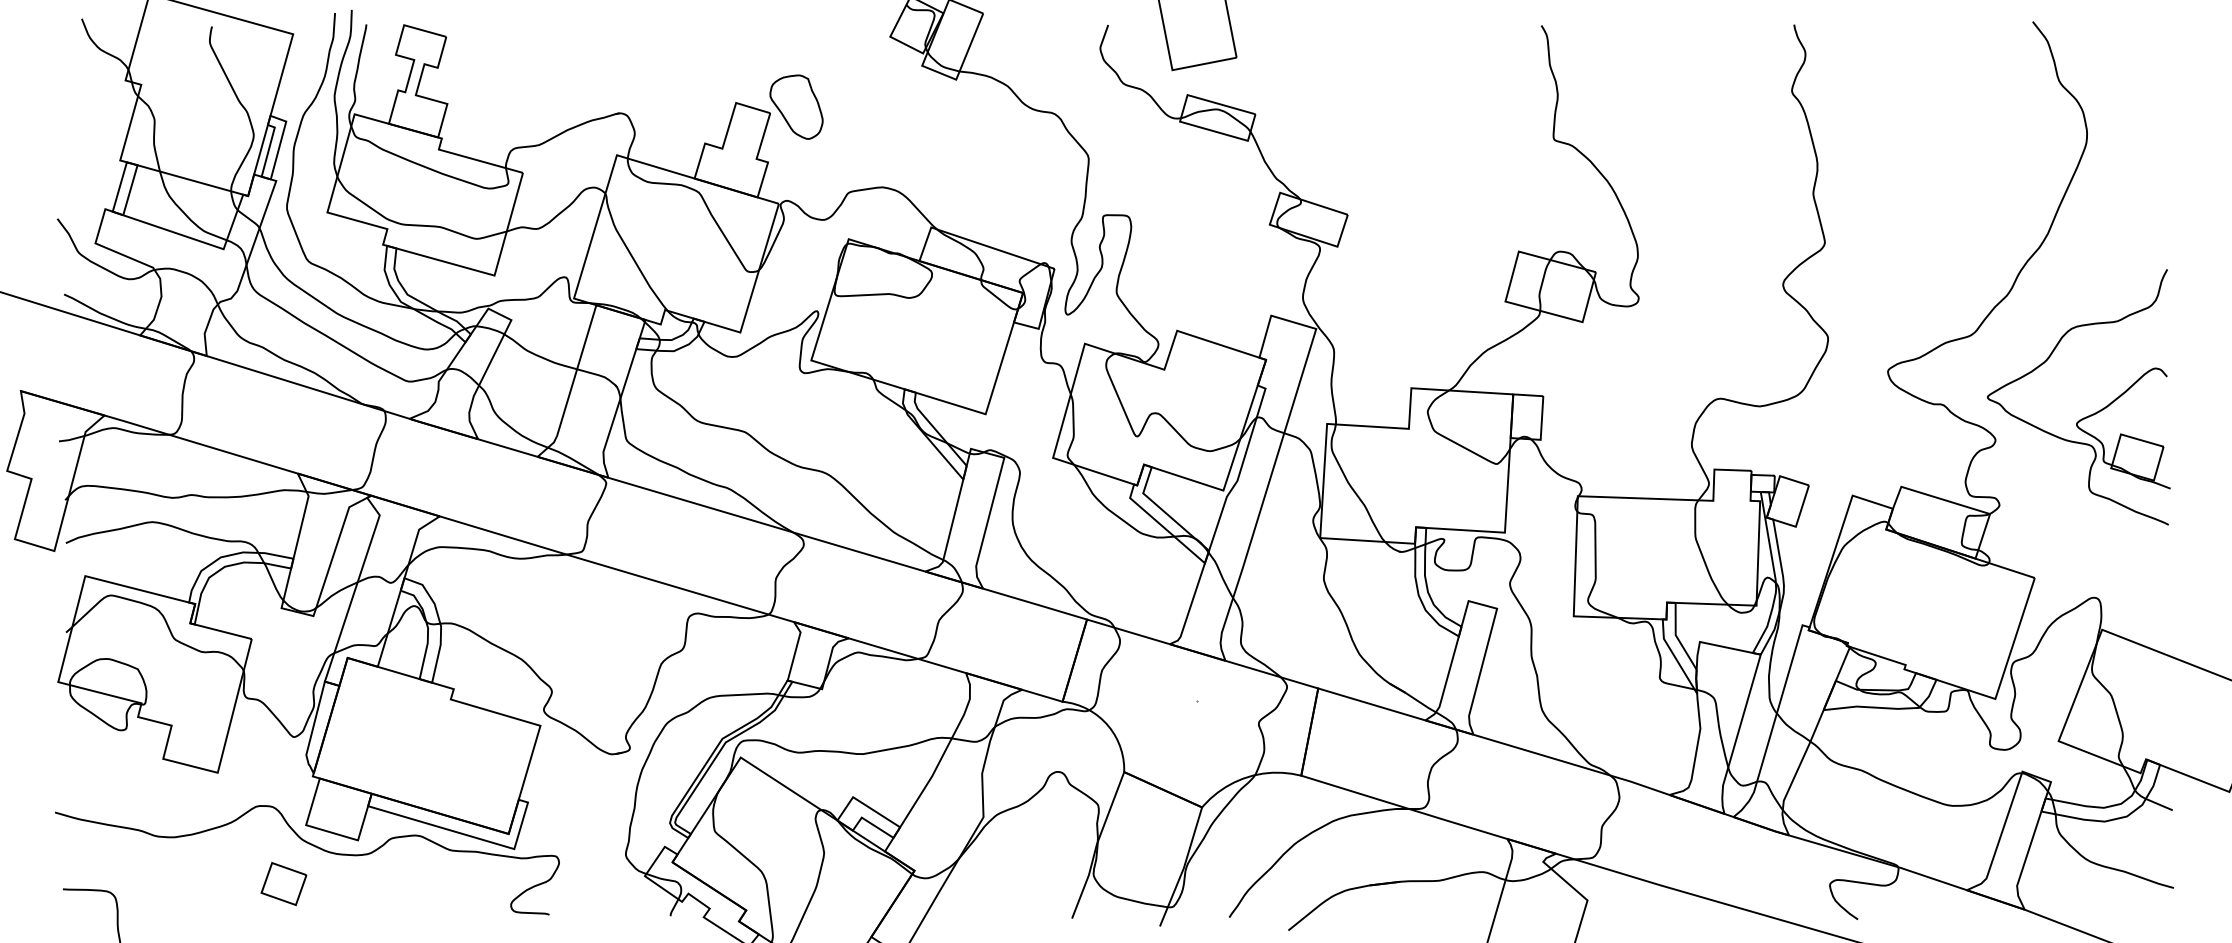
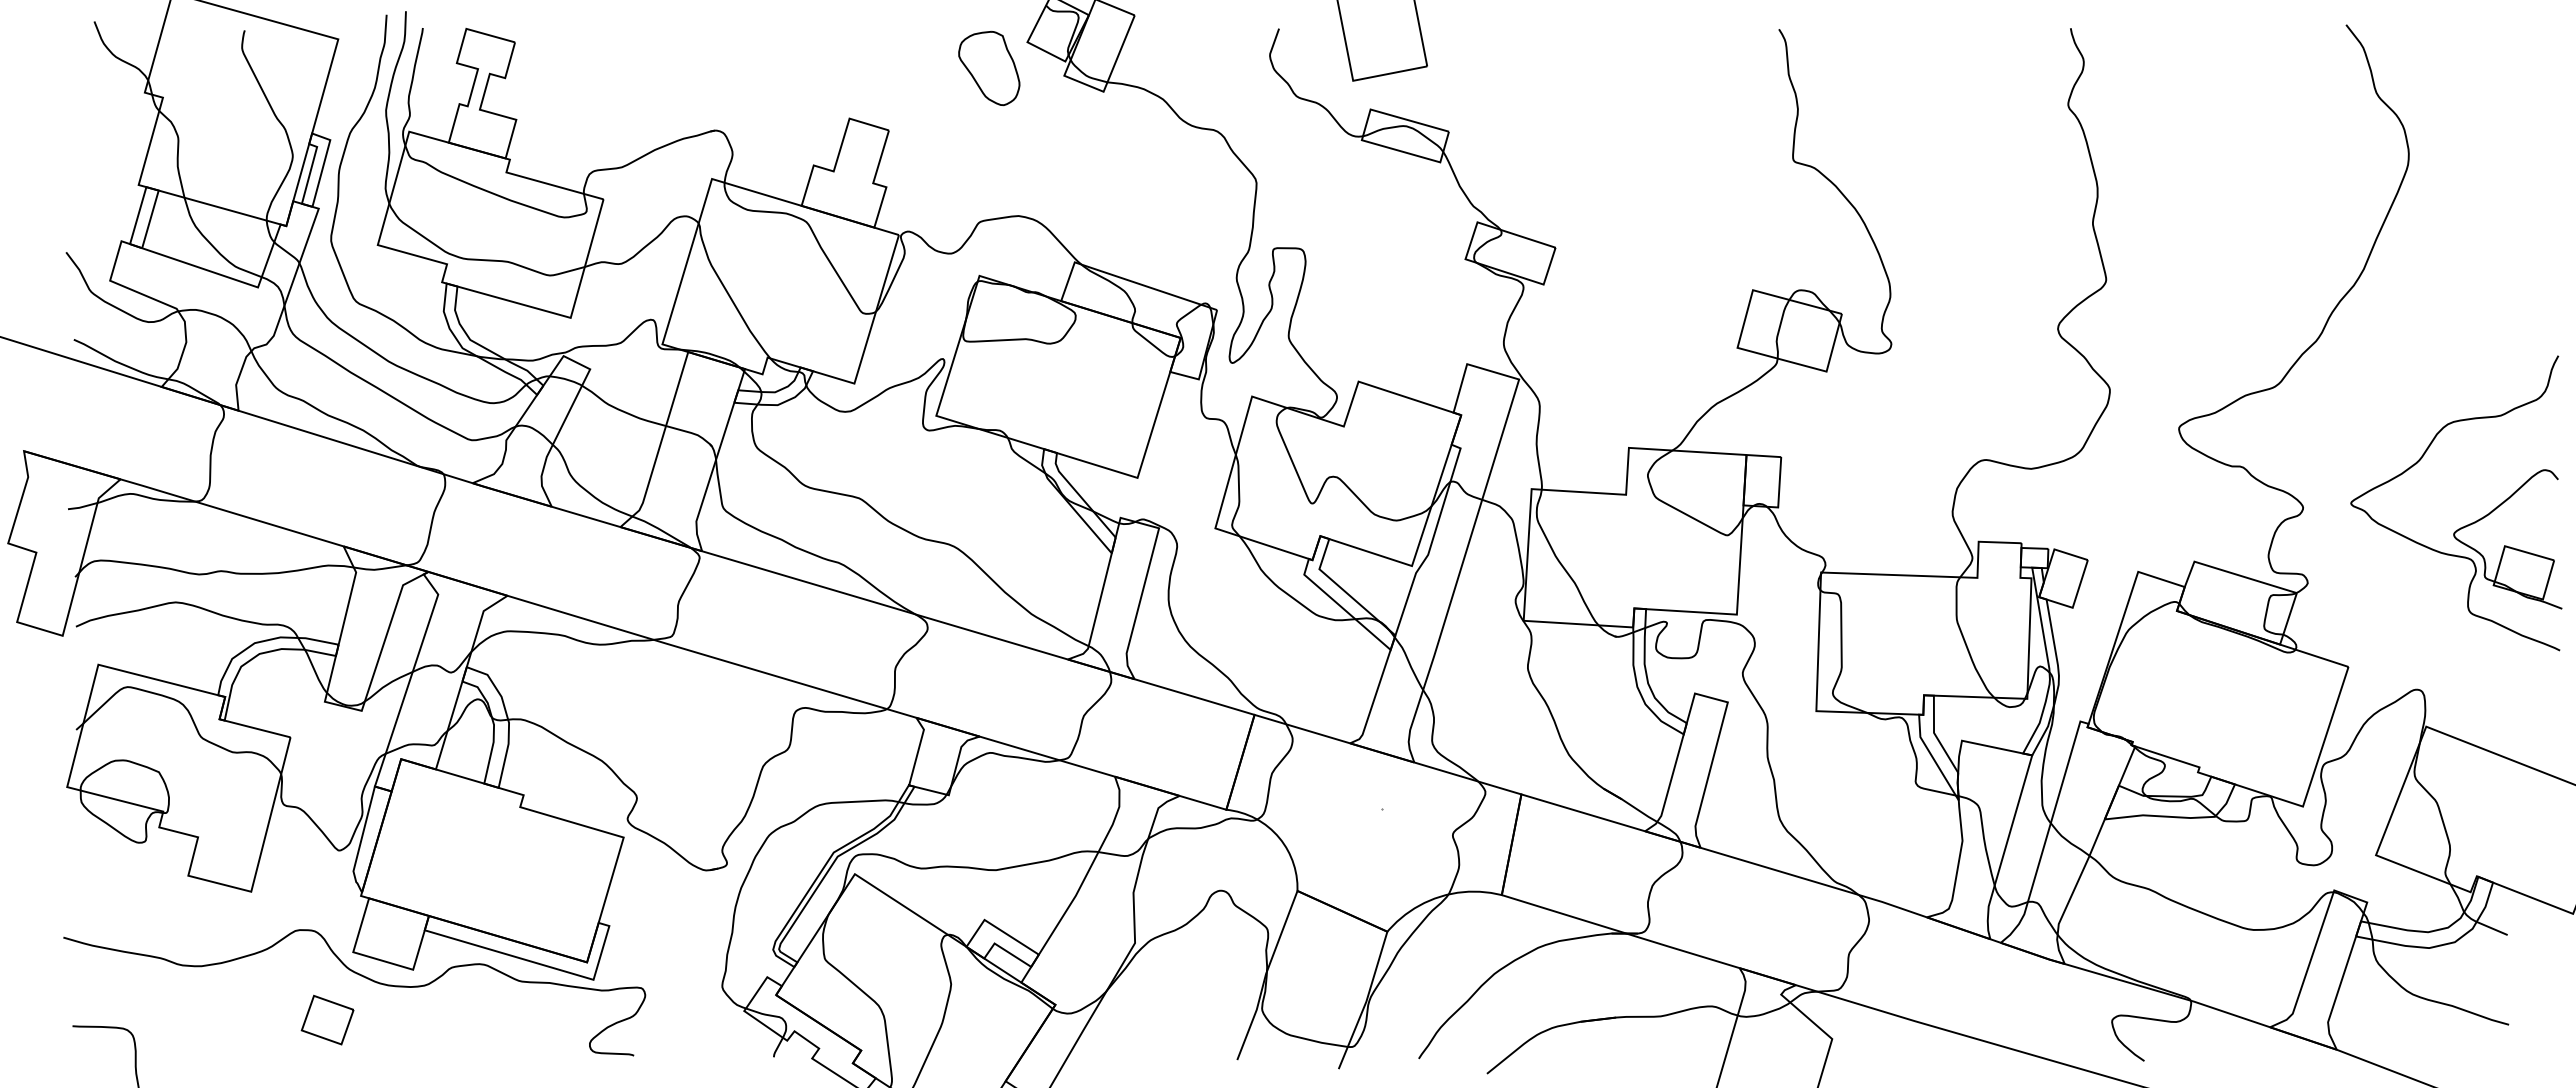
part: (796, 107) -> (989, 68), moved
part: (2088, 415) -> (2467, 524), moved

